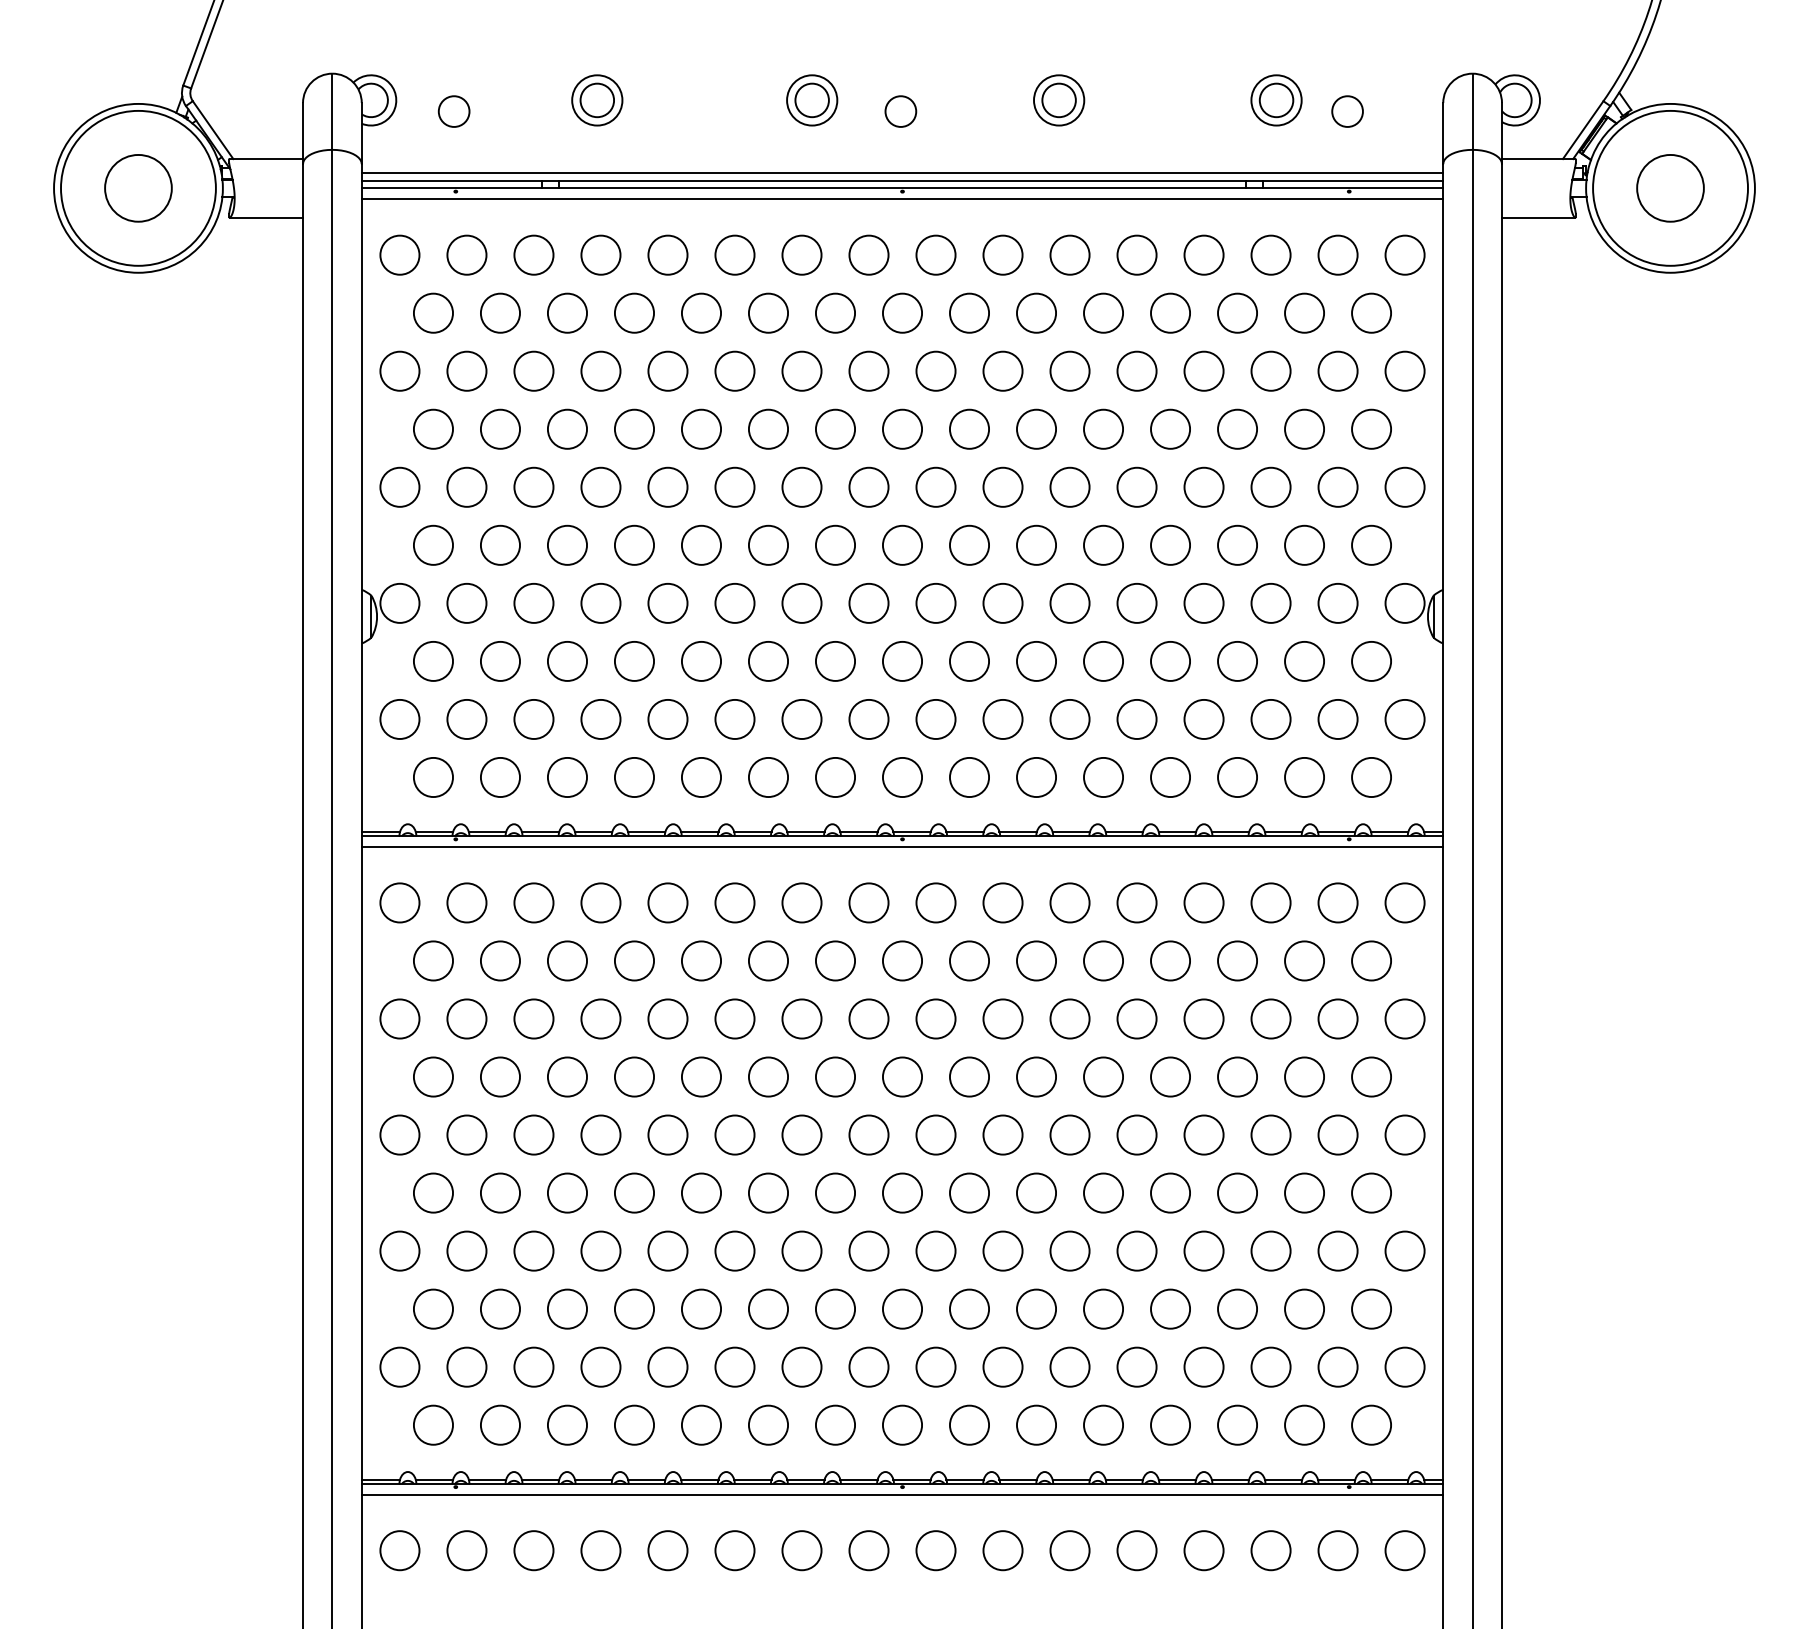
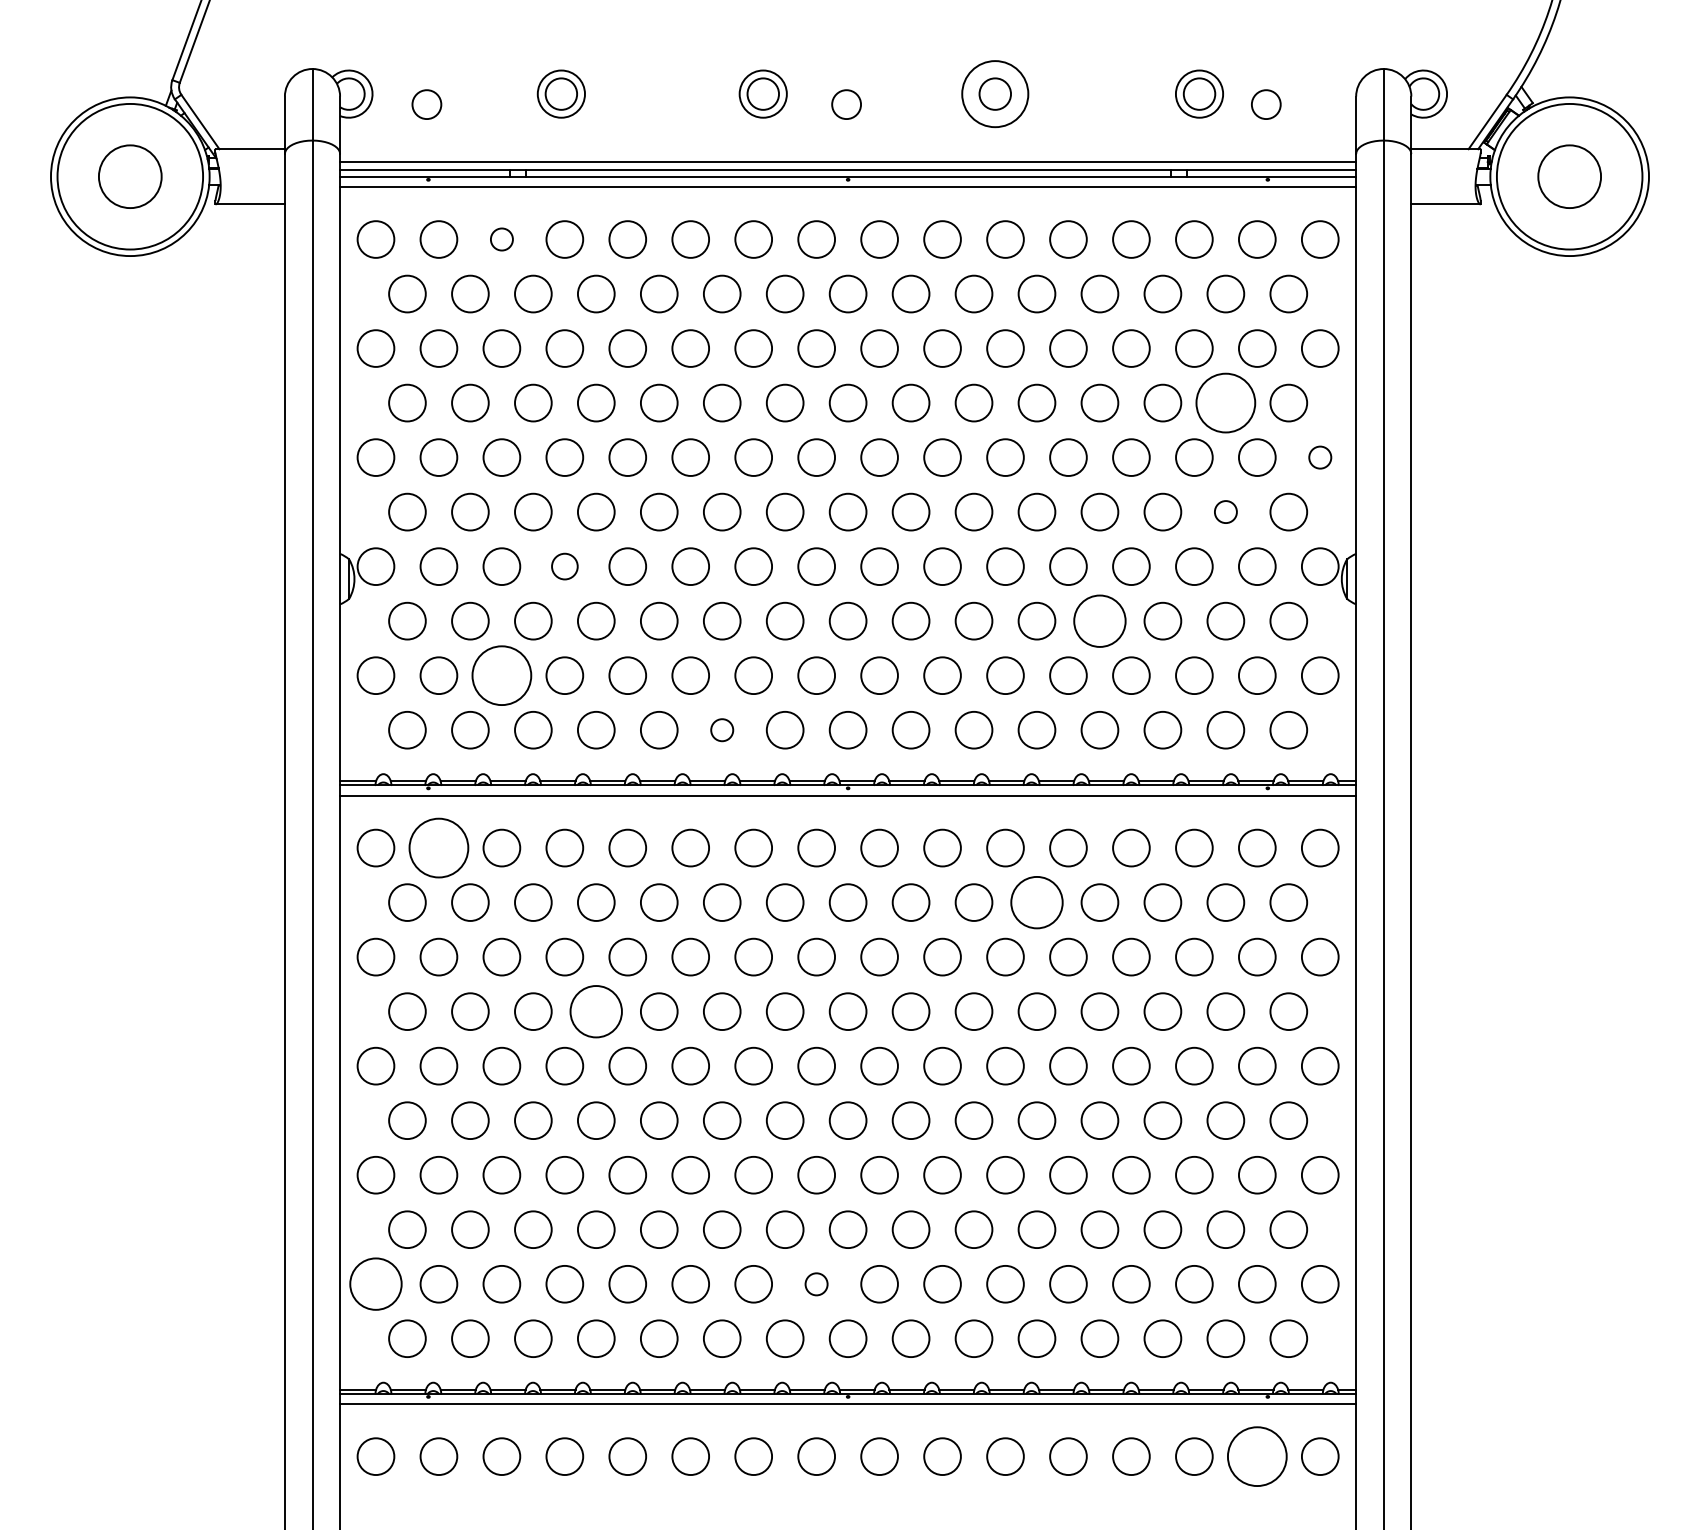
circle: (1058, 99) -> (994, 93), size x1.4
circle: (533, 255) -> (501, 239), size x0.6
circle: (1304, 428) -> (1225, 402), size x1.6
circle: (1404, 487) -> (1319, 457), size x0.6
circle: (1304, 544) -> (1225, 511), size x0.6
circle: (600, 603) -> (564, 566), size x0.7
circle: (1170, 660) -> (1099, 620), size x1.4
circle: (533, 719) -> (501, 675), size x1.6
circle: (767, 776) -> (721, 729), size x0.6
circle: (466, 902) -> (438, 847), size x1.6
circle: (1103, 960) -> (1036, 902), size x1.4
circle: (634, 1076) -> (596, 1011), size x1.4
circle: (399, 1367) -> (375, 1284), size x1.4
circle: (868, 1367) -> (816, 1284), size x0.6
circle: (1337, 1550) -> (1256, 1456), size x1.6

